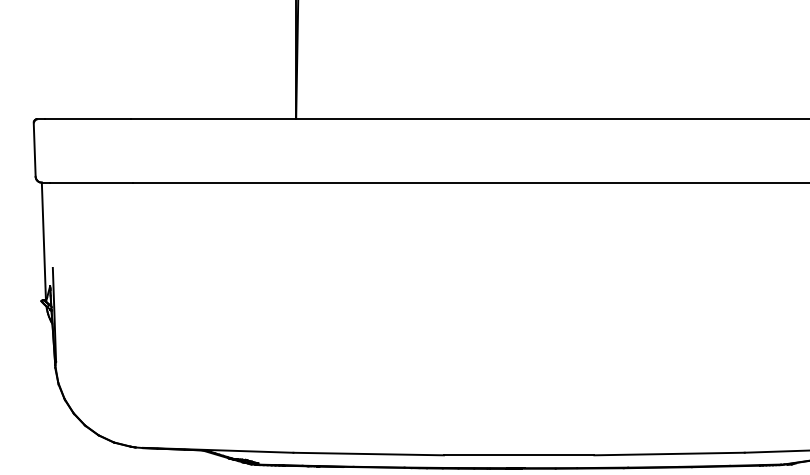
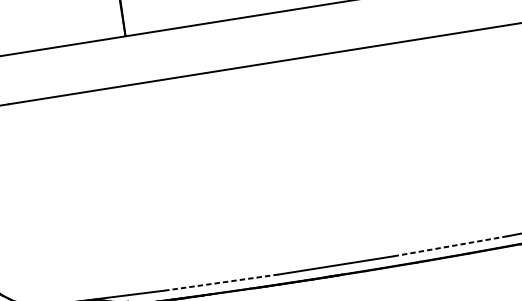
line: (368, 454) -> (221, 283), solid -> dashed
line: (669, 454) -> (450, 246), solid -> dashed

